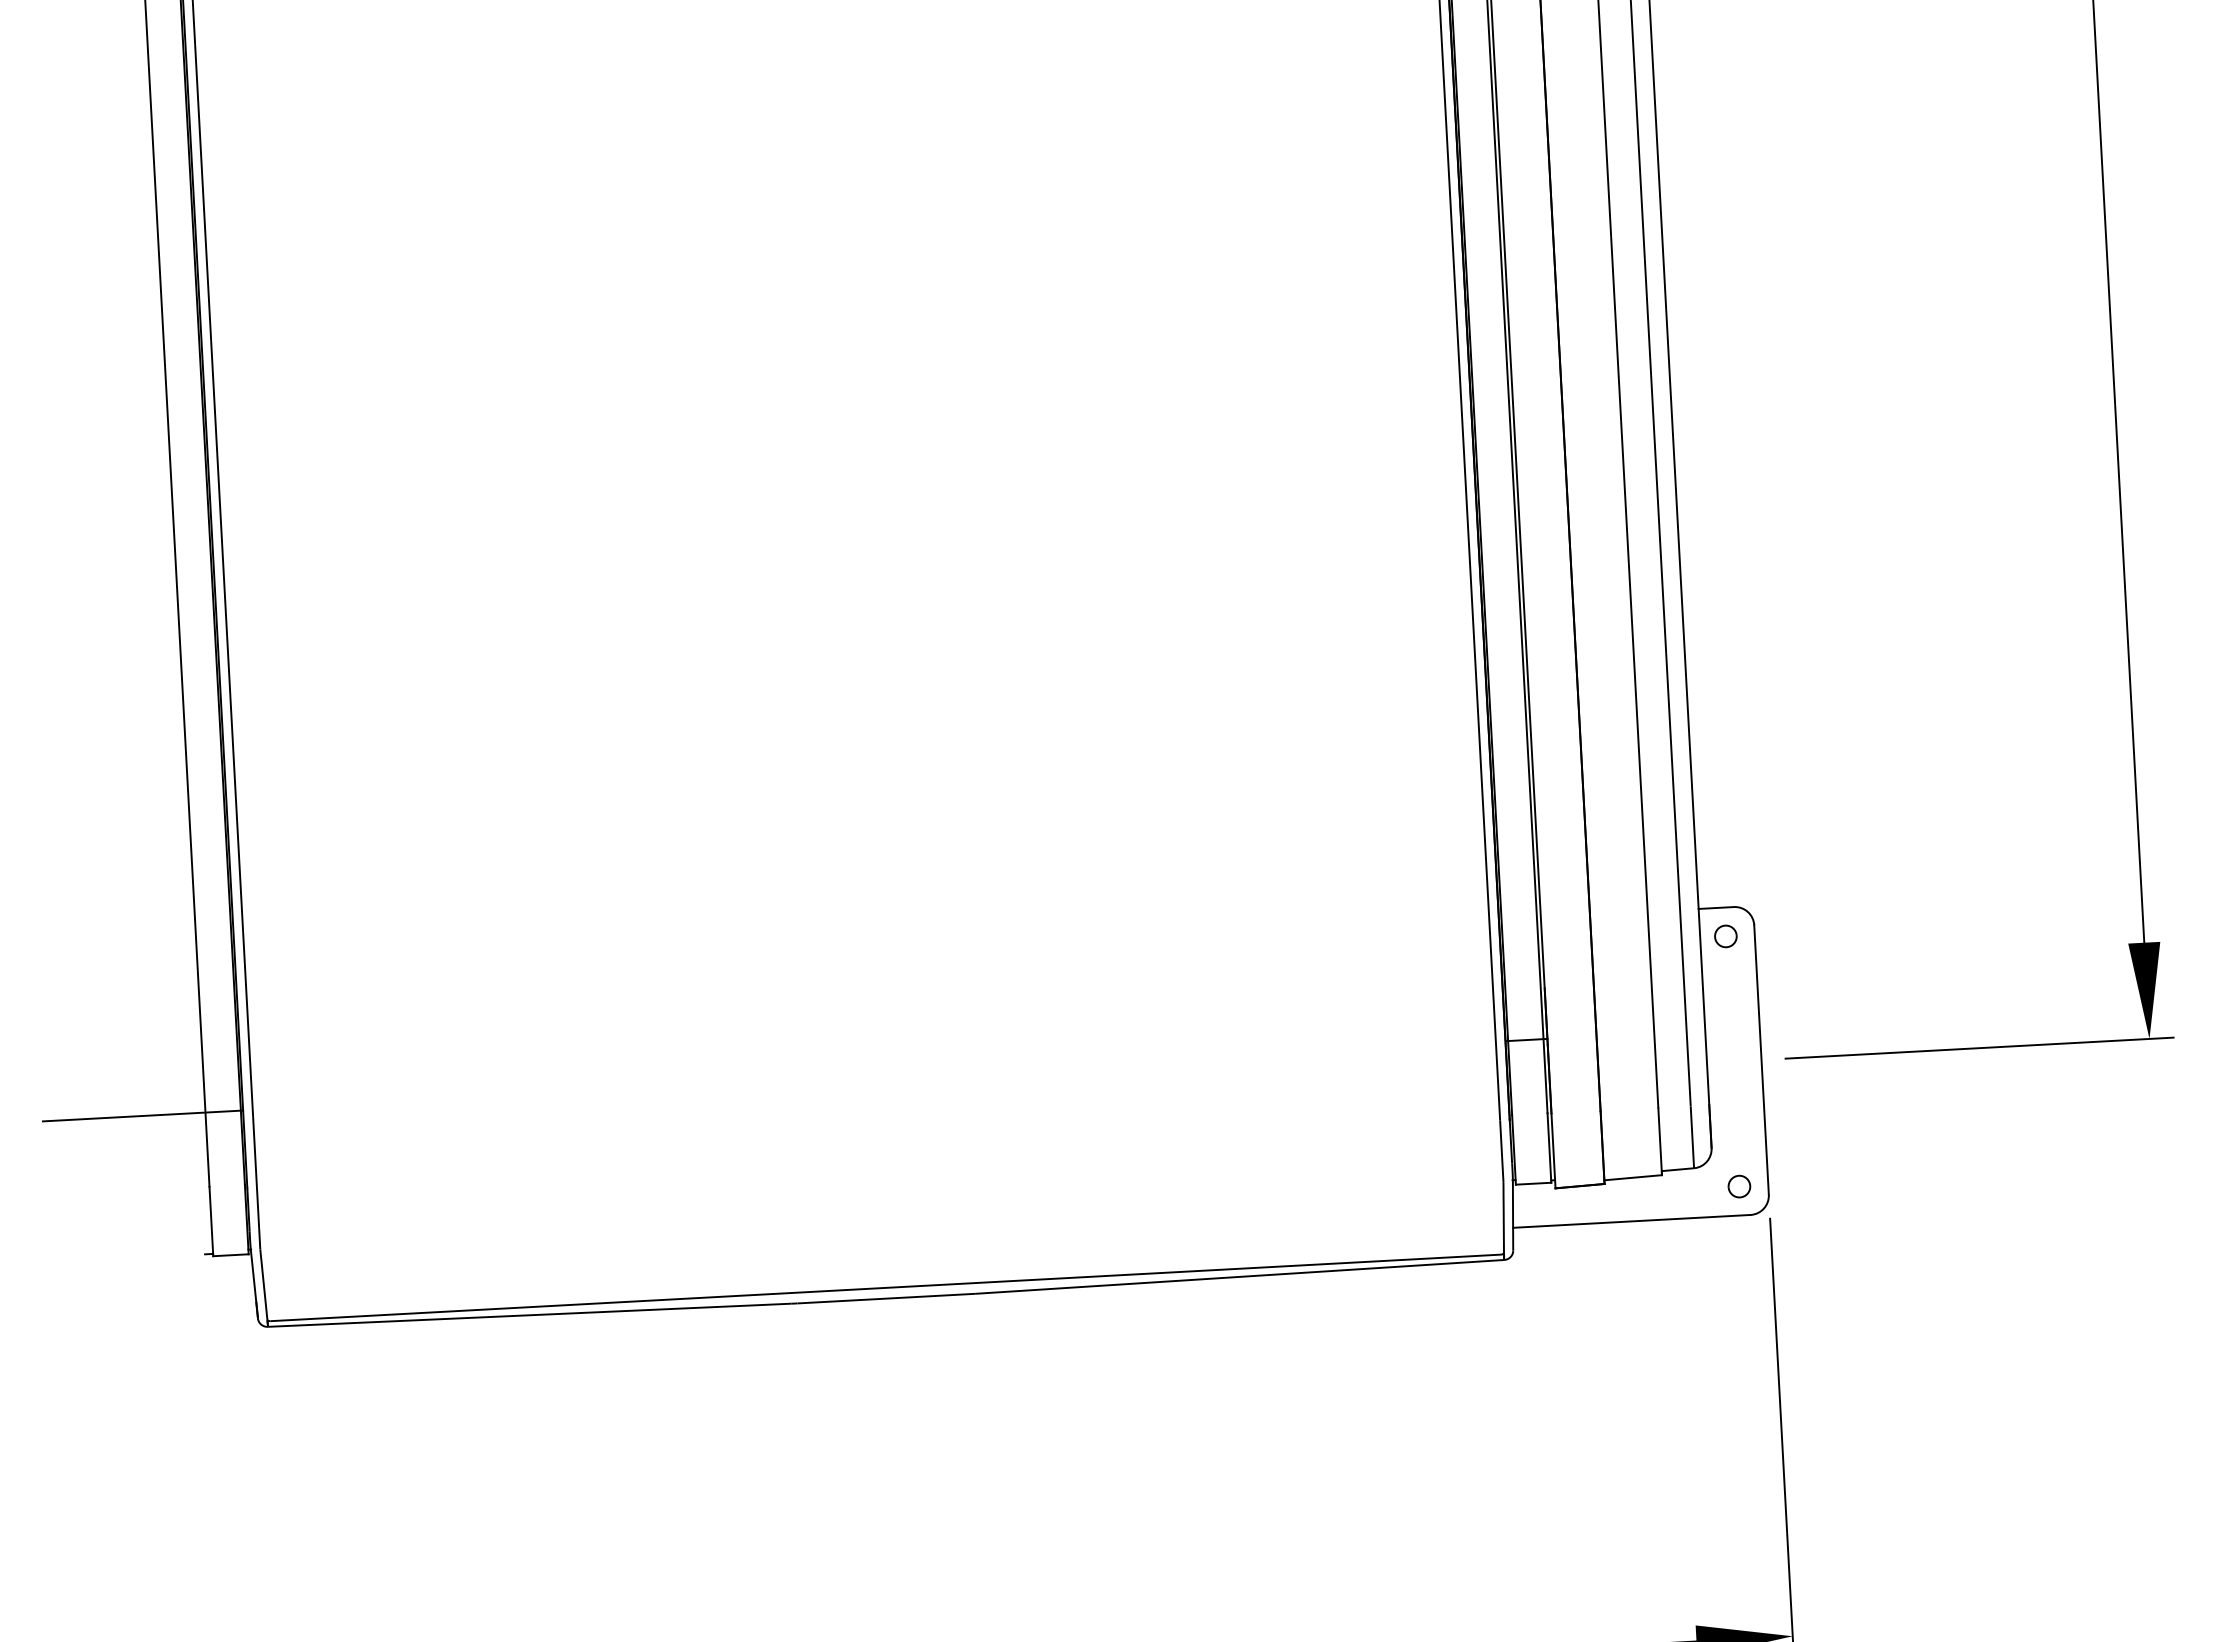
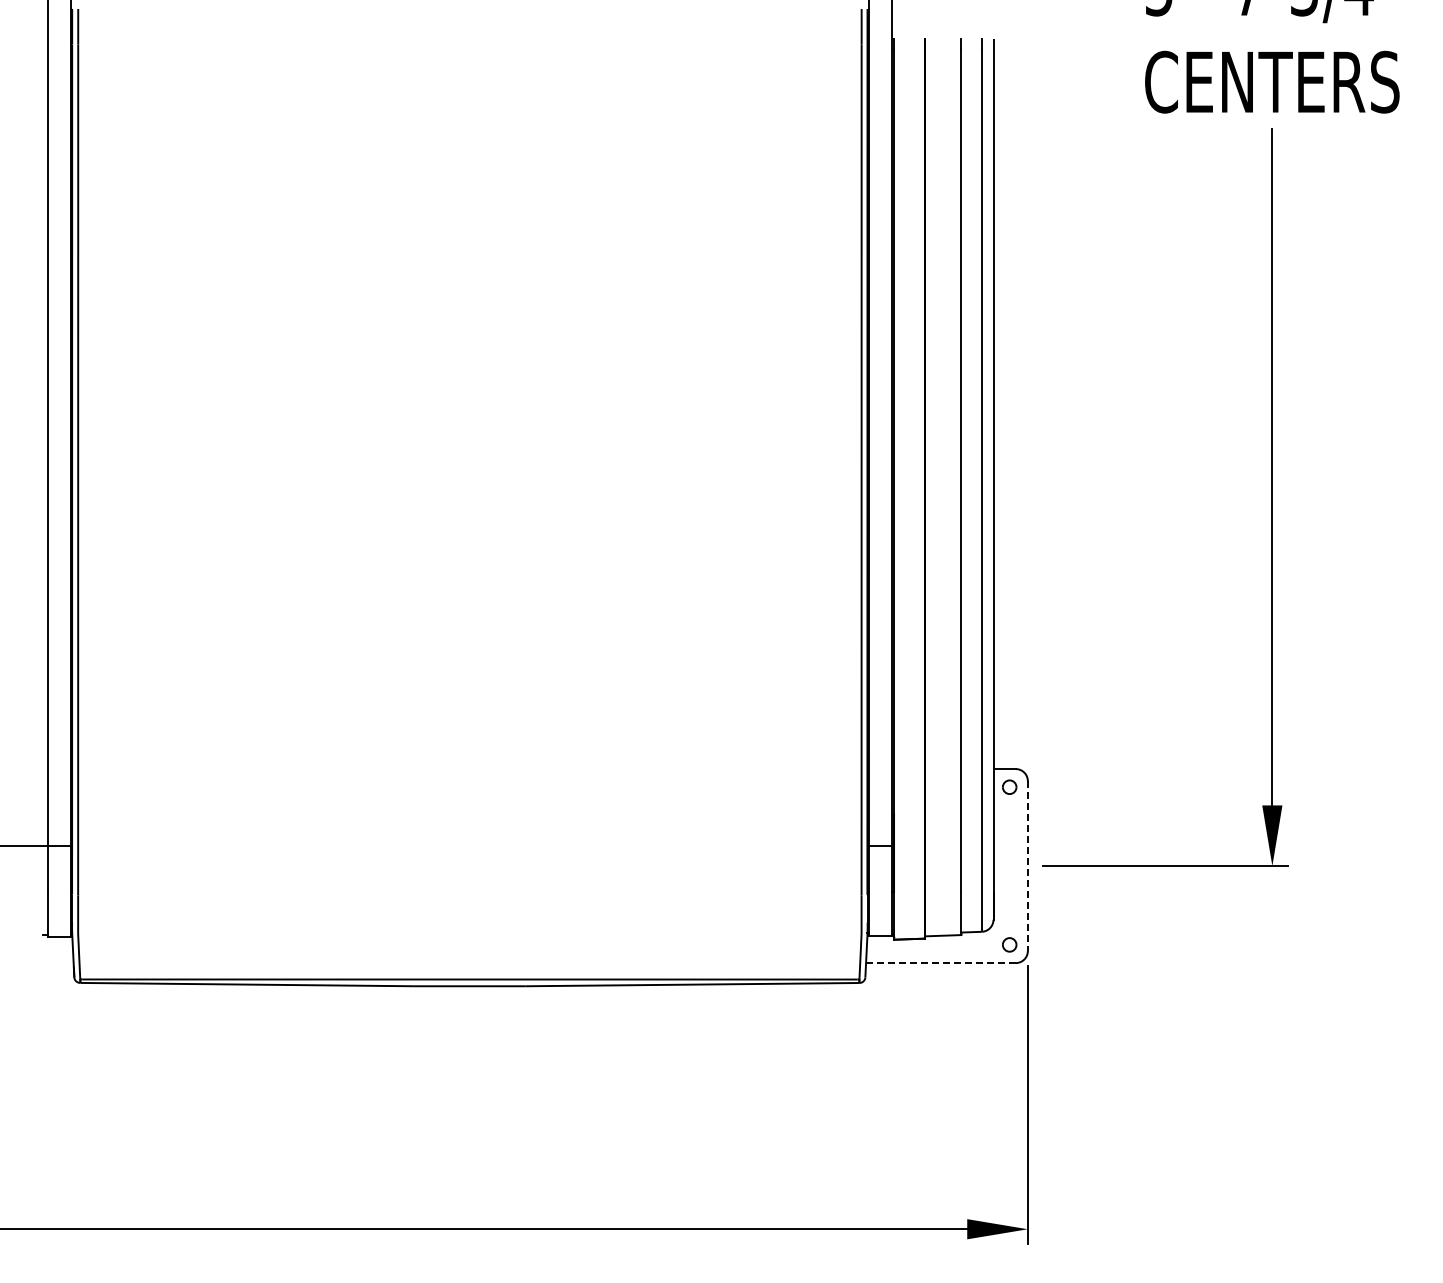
line: (1760, 1060) -> (1027, 866), solid -> dashed
line: (1631, 1222) -> (940, 963), solid -> dashed

